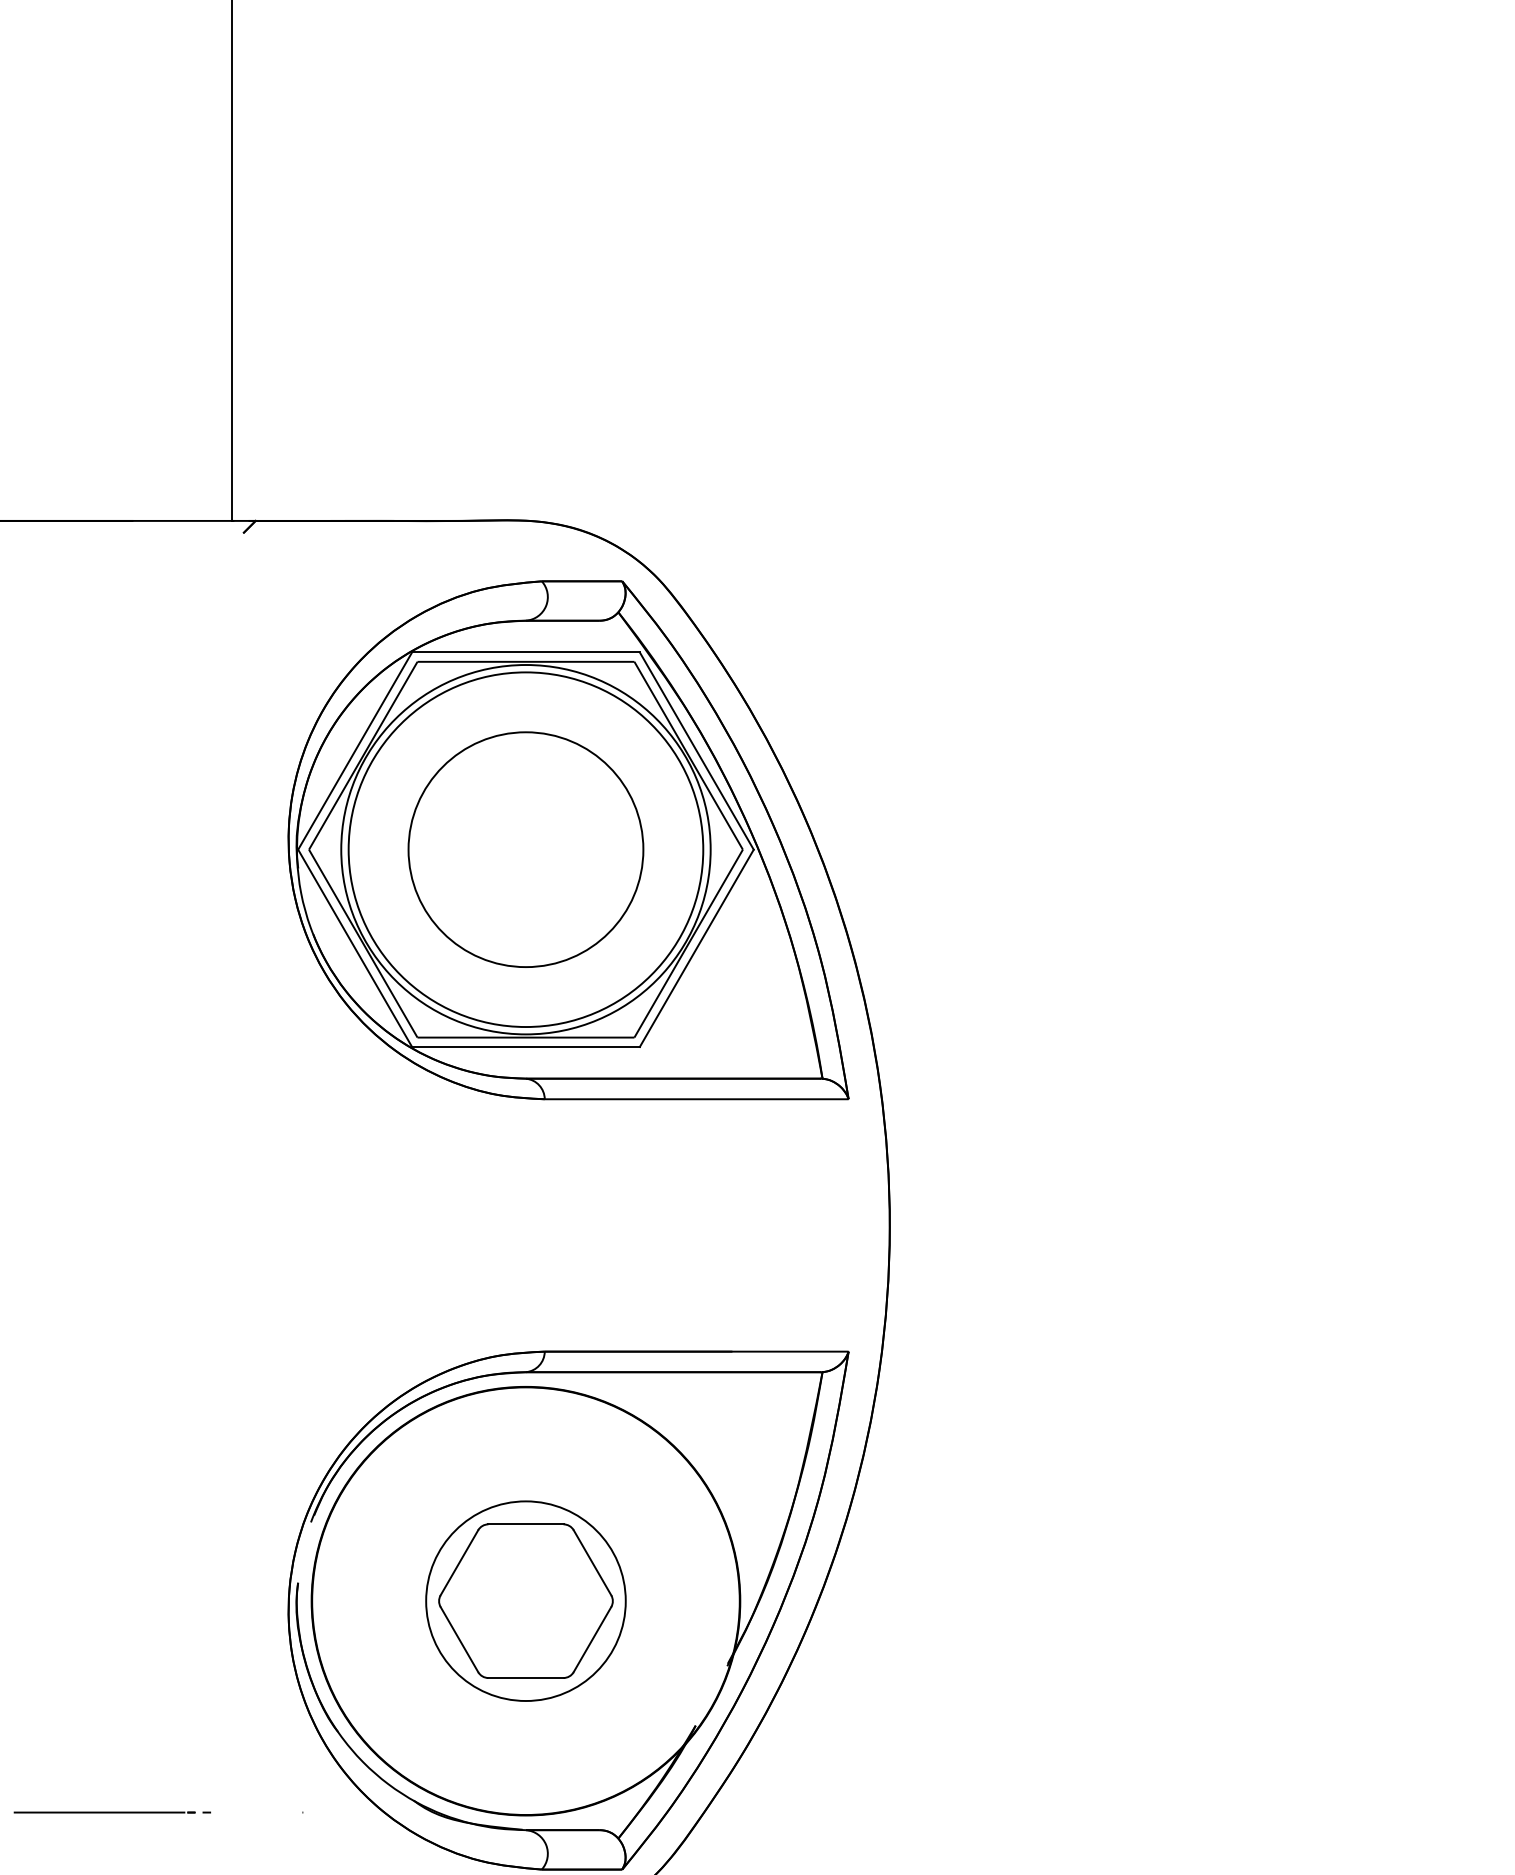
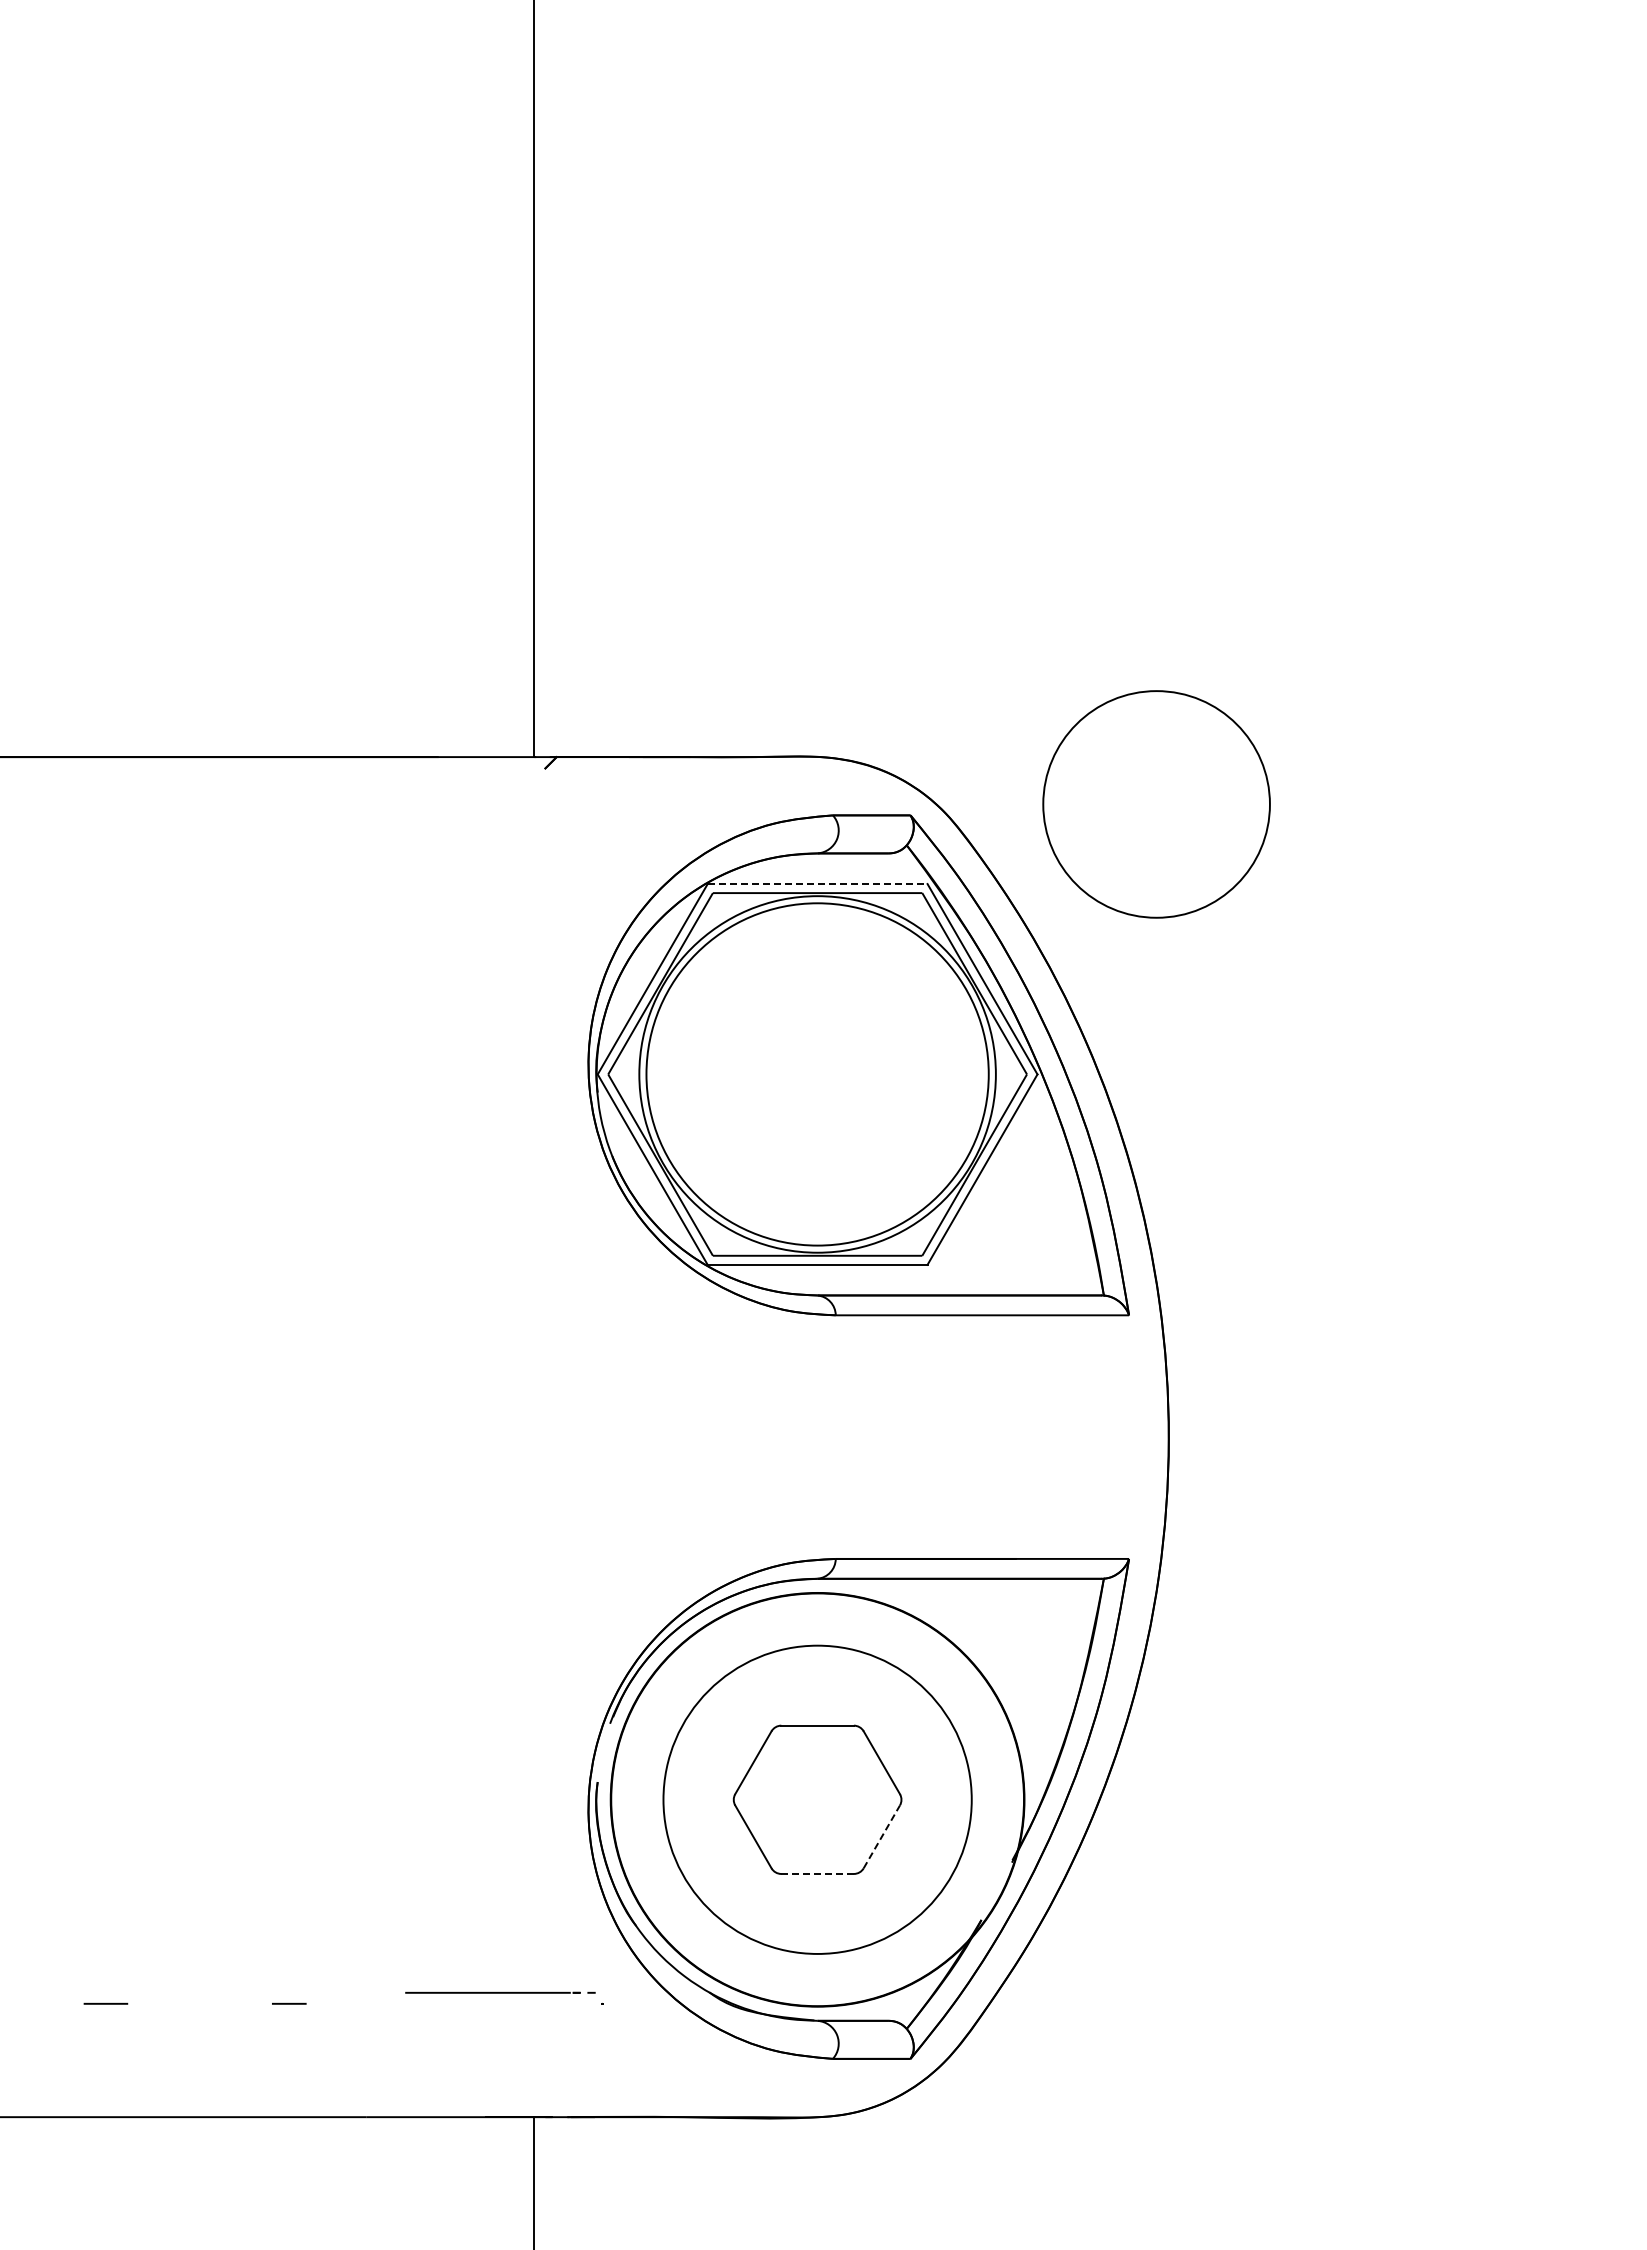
line: (525, 652) -> (817, 884), solid -> dashed
circle: (525, 849) -> (1156, 804), moved
circle: (525, 1600) -> (817, 1799), size x1.6
line: (593, 1639) -> (882, 1836), solid -> dashed
line: (526, 1677) -> (818, 1873), solid -> dashed
line: (112, 1812) -> (500, 1992), moved

